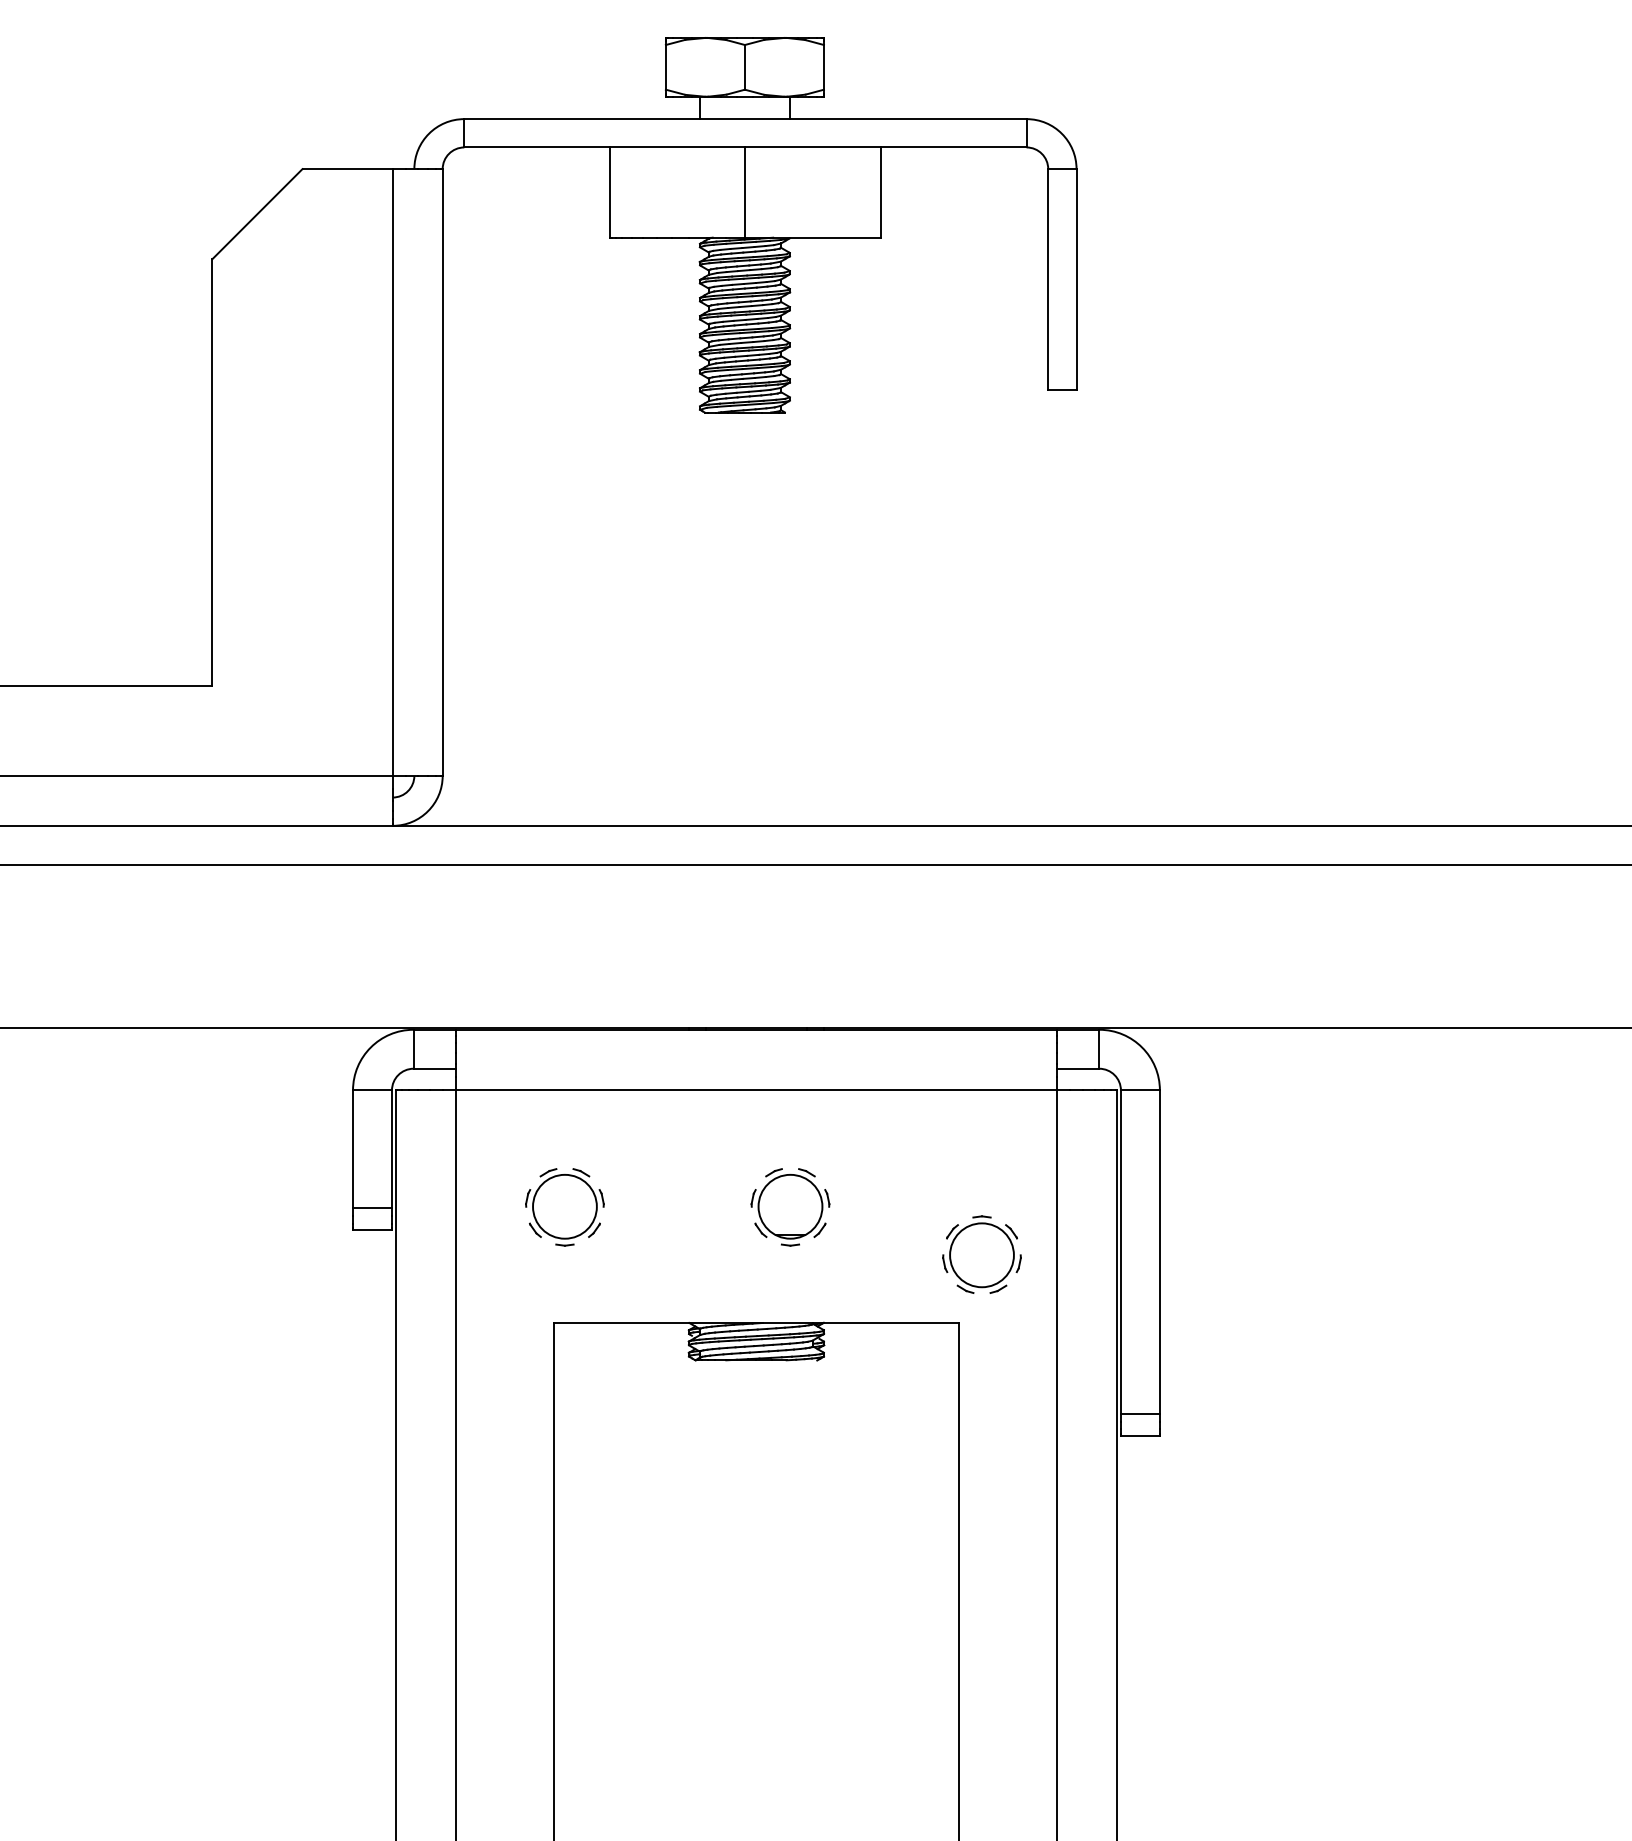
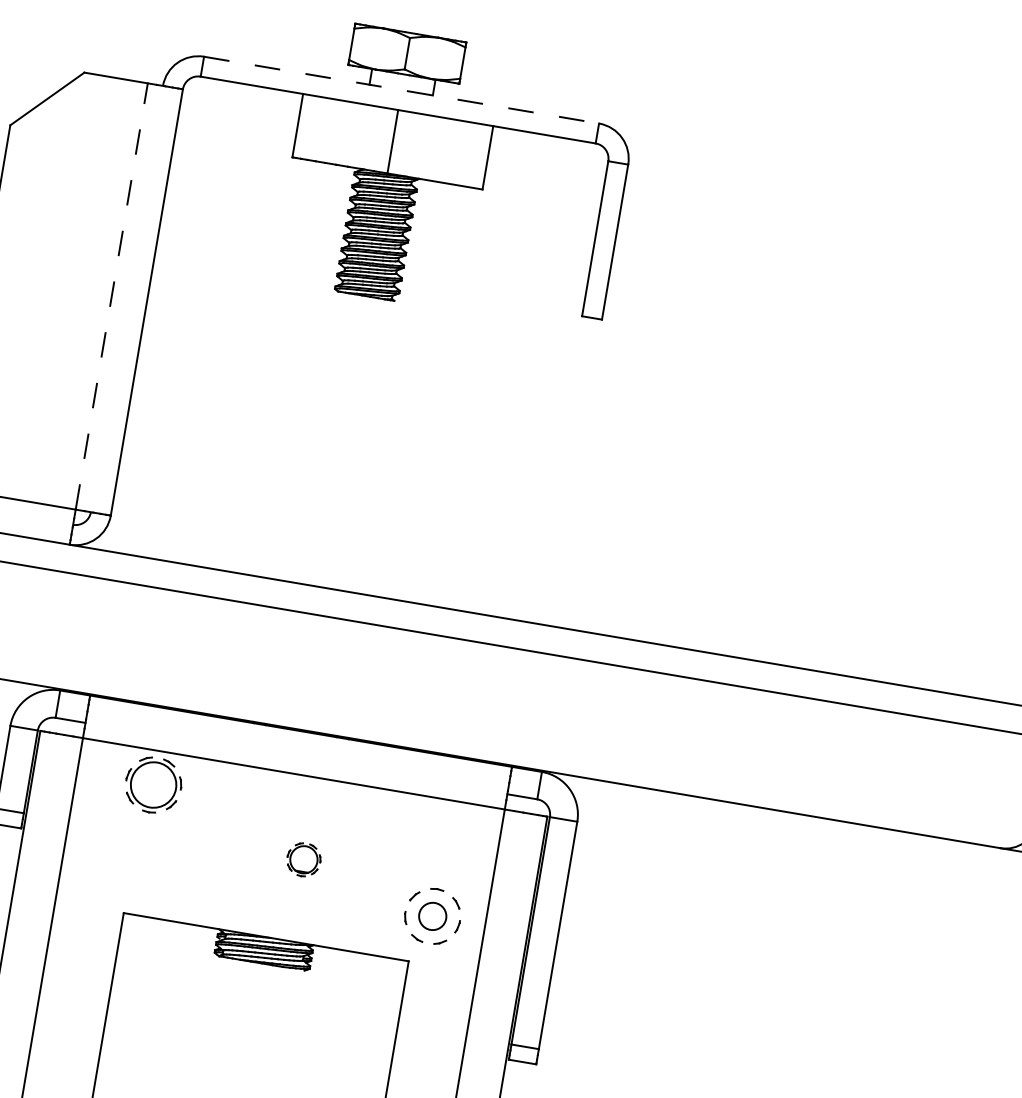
line: (745, 119) -> (401, 90), solid -> dashed
line: (392, 472) -> (111, 296), solid -> dashed
part: (564, 1207) -> (153, 785), moved
part: (790, 1207) -> (303, 860), size x0.6
circle: (981, 1255) -> (432, 916), size x0.6

